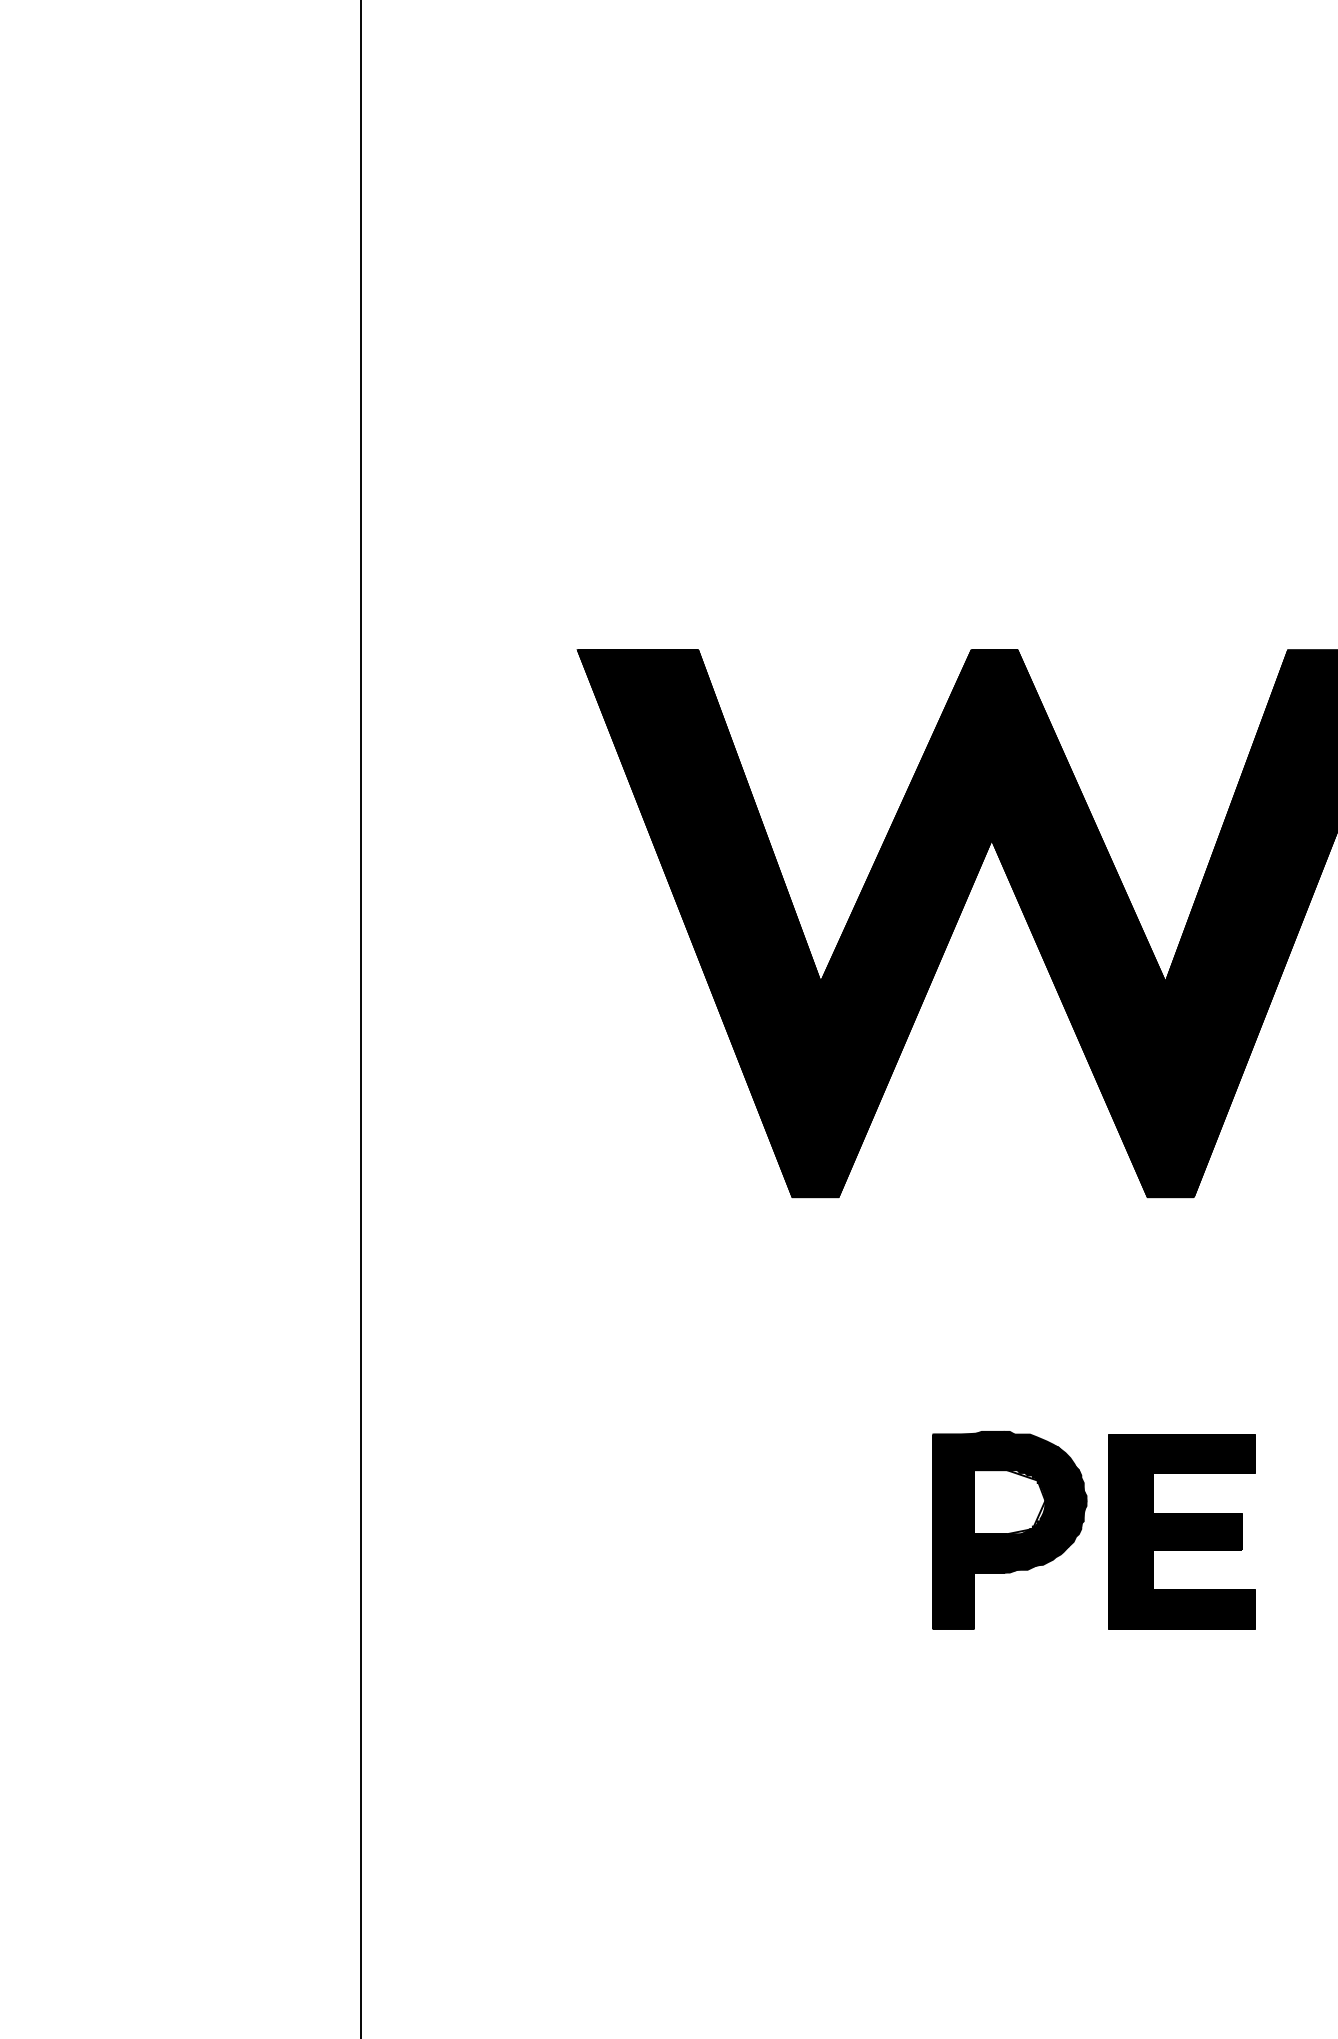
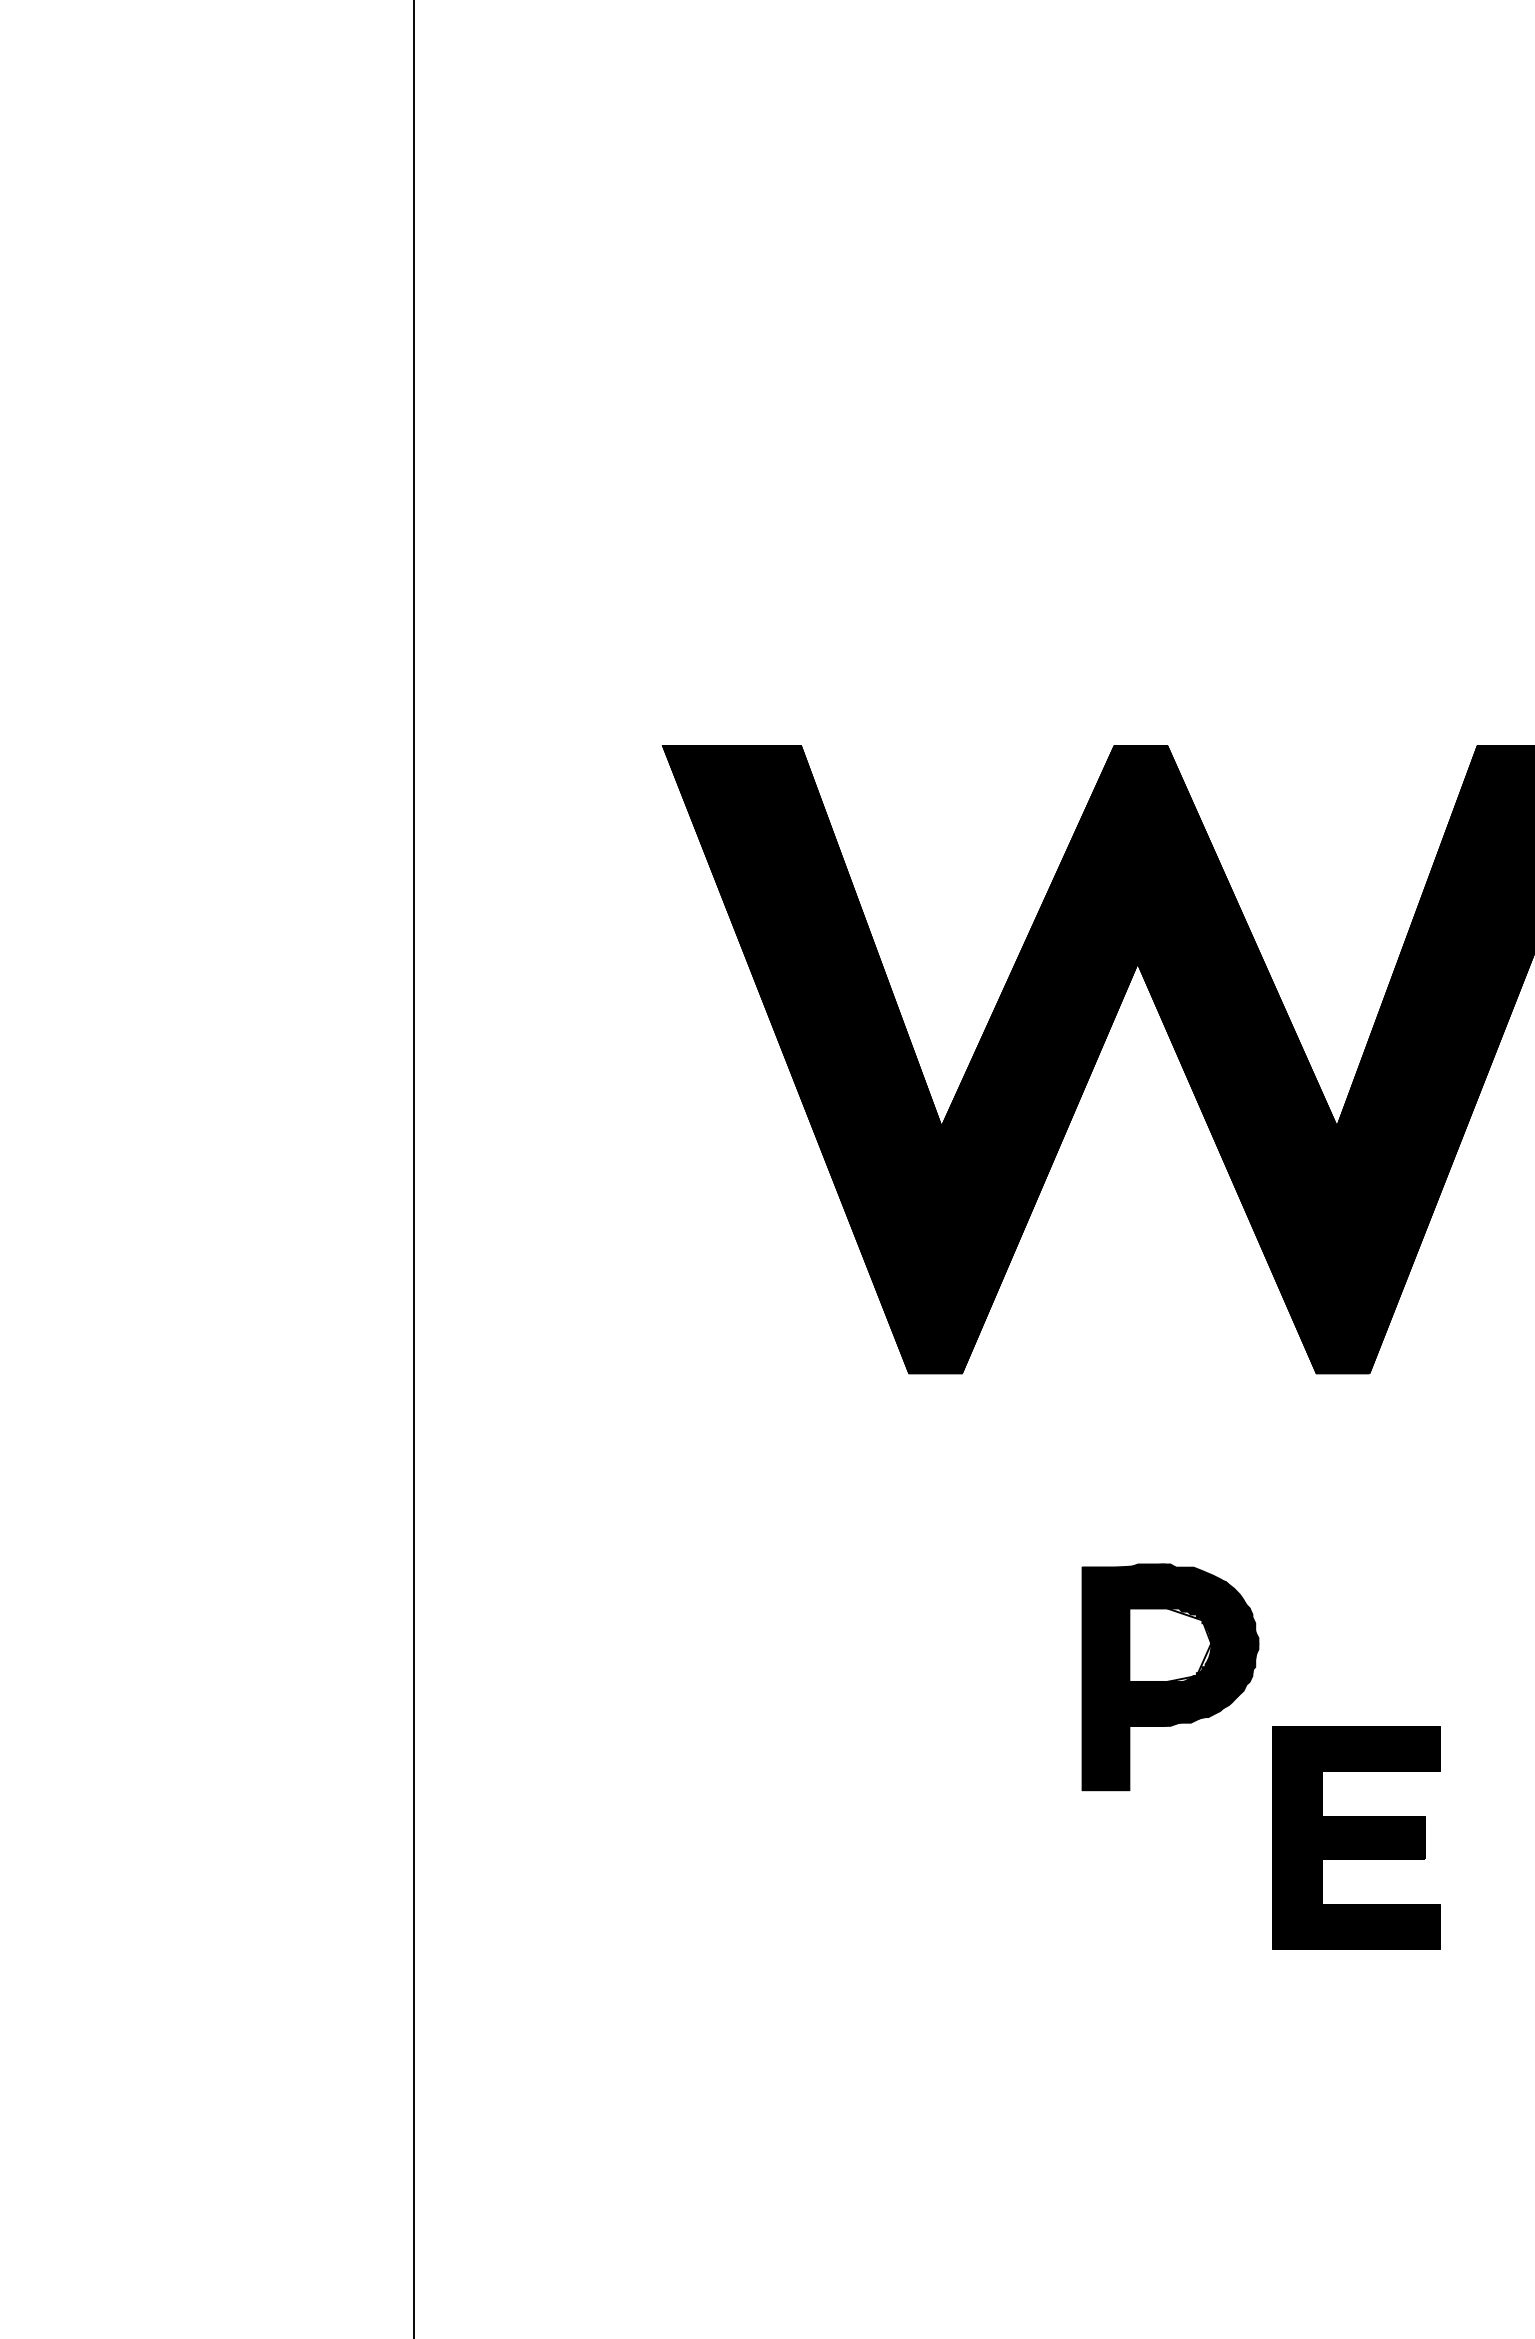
part: (1009, 1530) -> (1170, 1677), moved
part: (1182, 1531) -> (1356, 1837), moved

